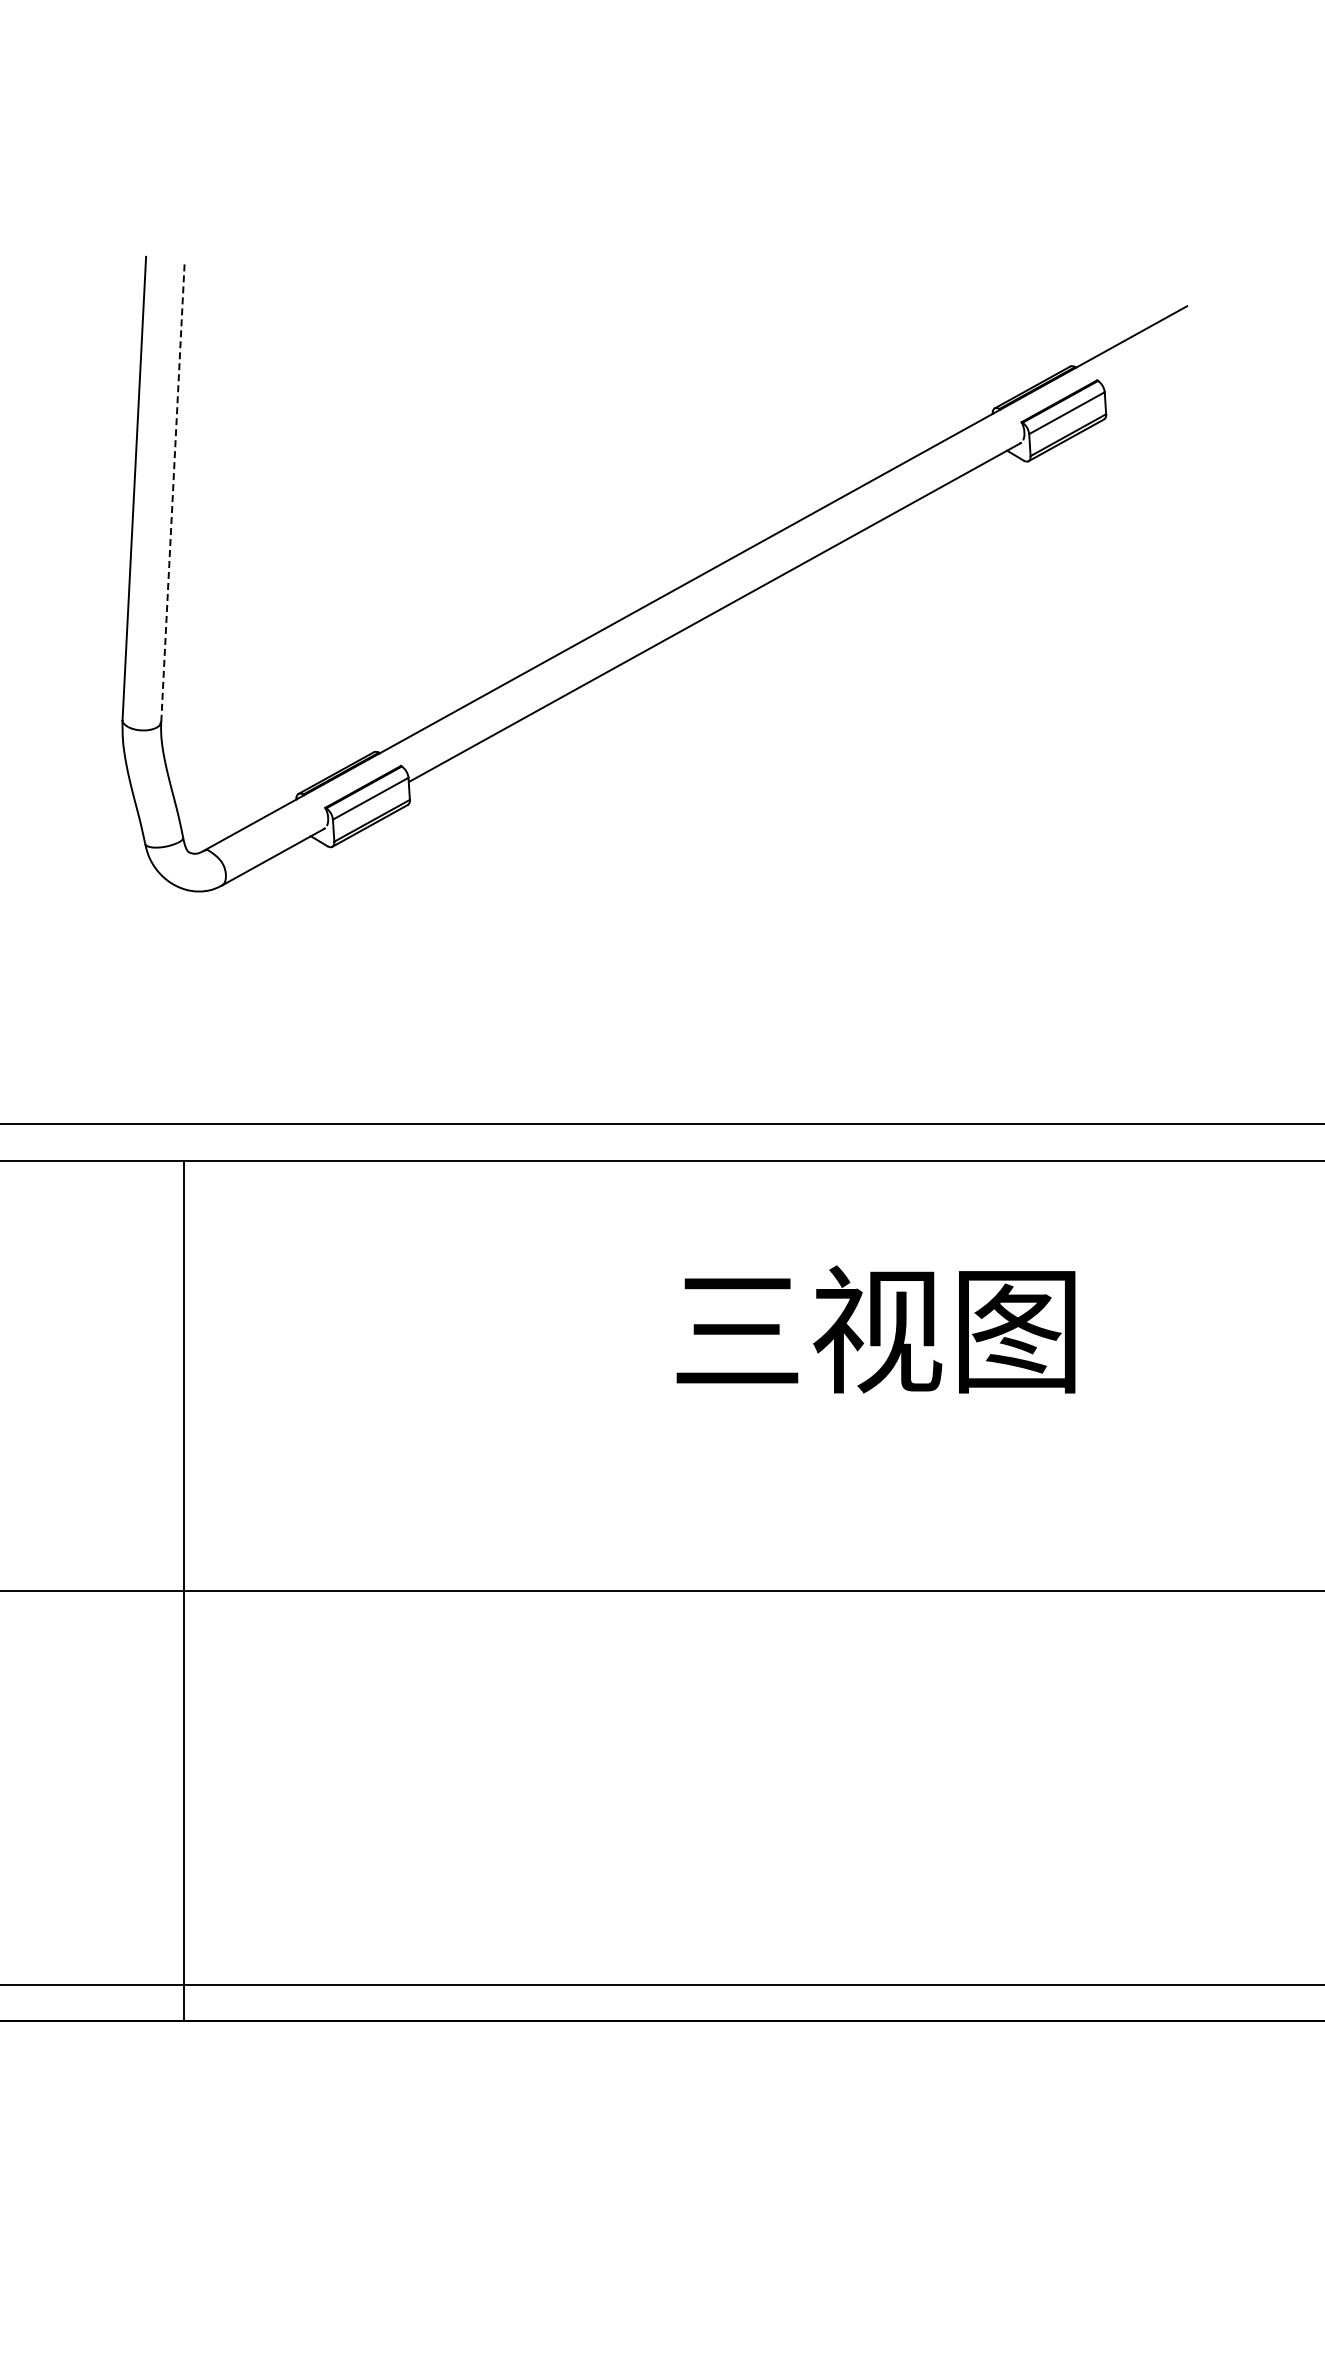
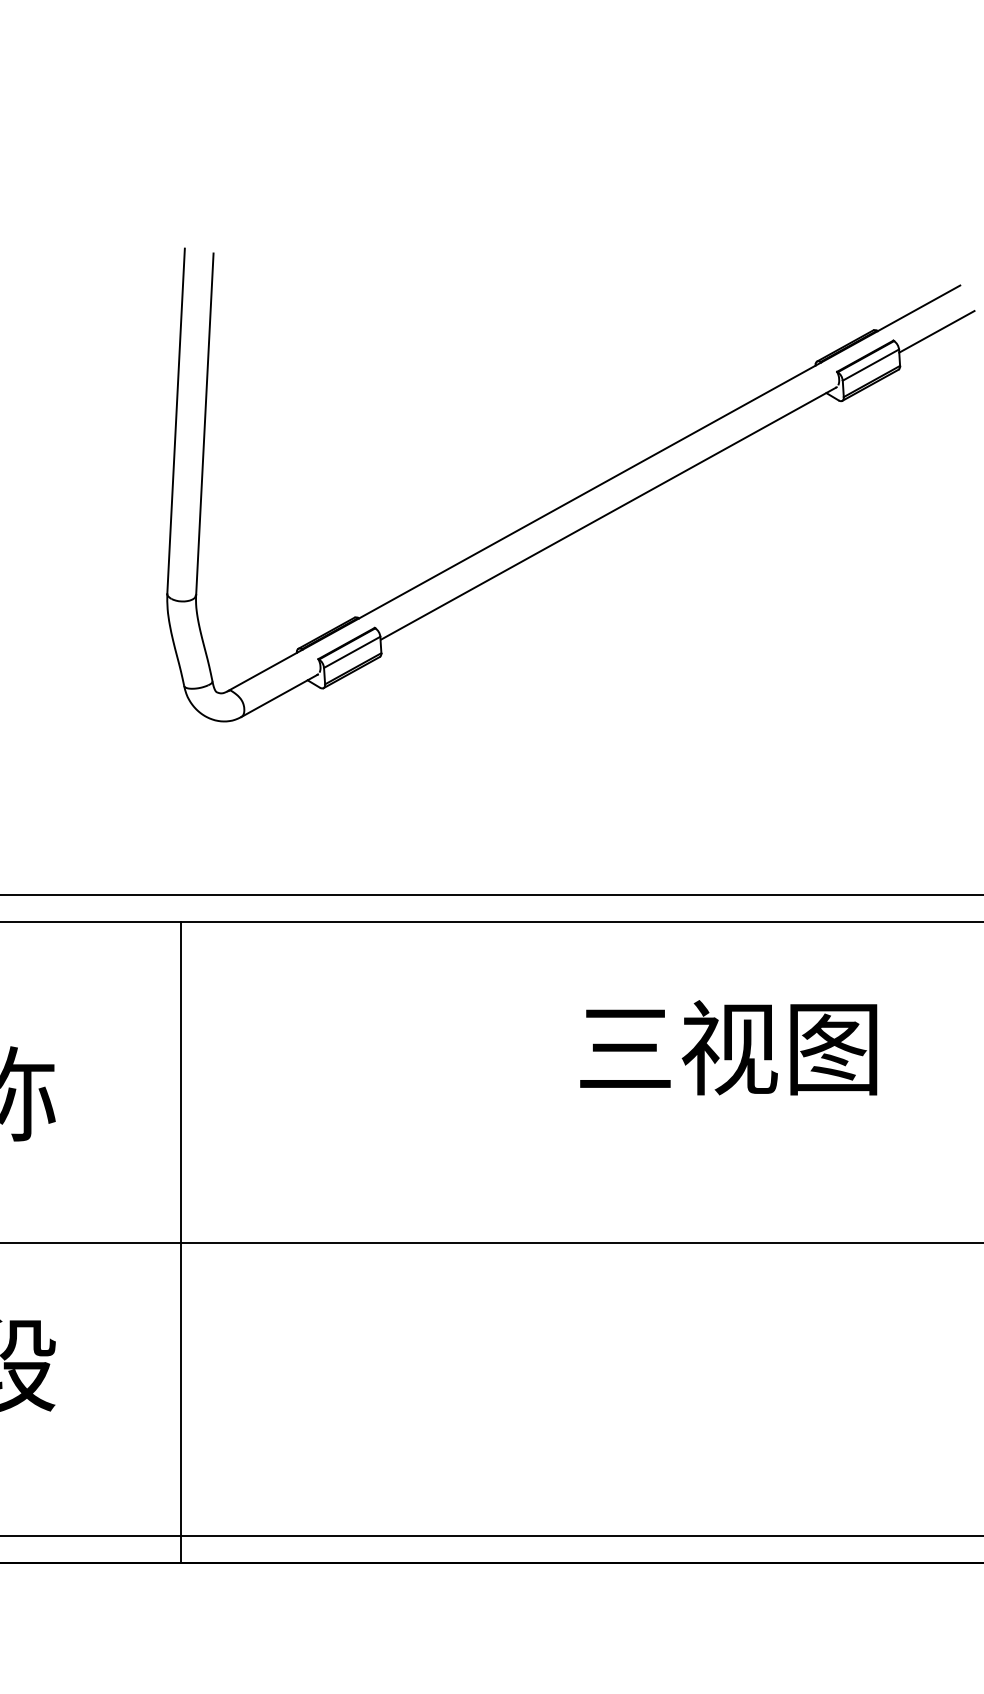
line: (1155, 368) -> (936, 331), added
line: (172, 492) -> (204, 424), dashed -> solid
line: (183, 1590) -> (180, 1242), moved

